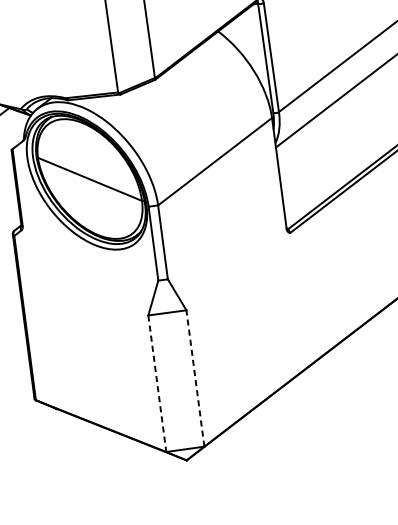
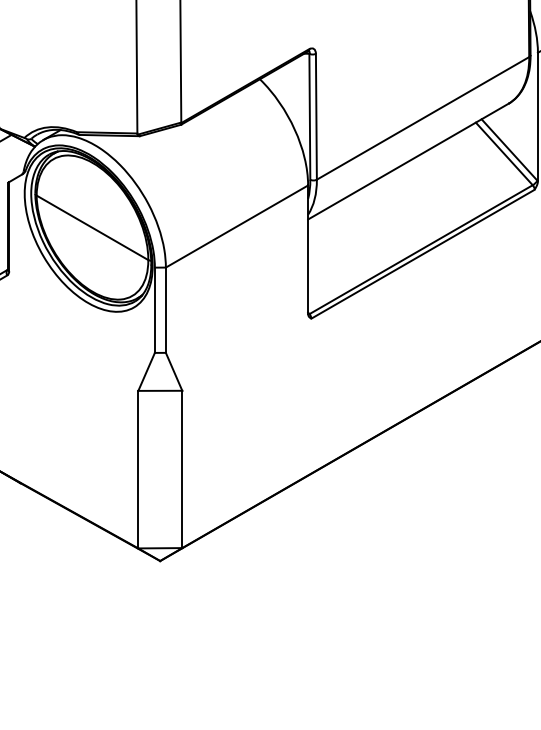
line: (195, 378) -> (182, 469), dashed -> solid
line: (157, 383) -> (138, 469), dashed -> solid

